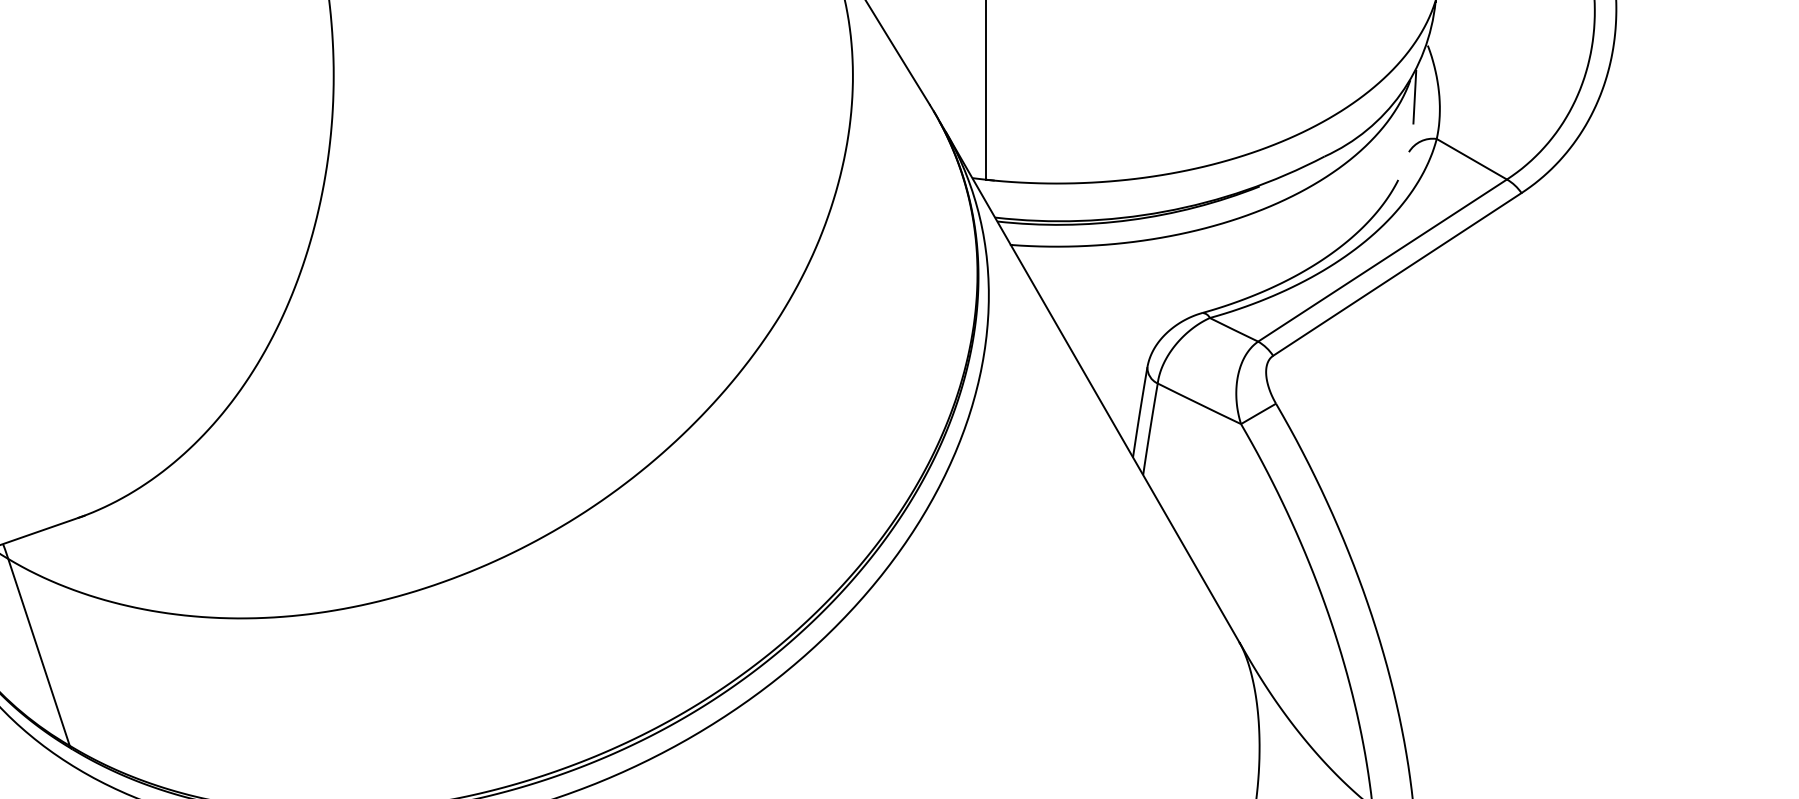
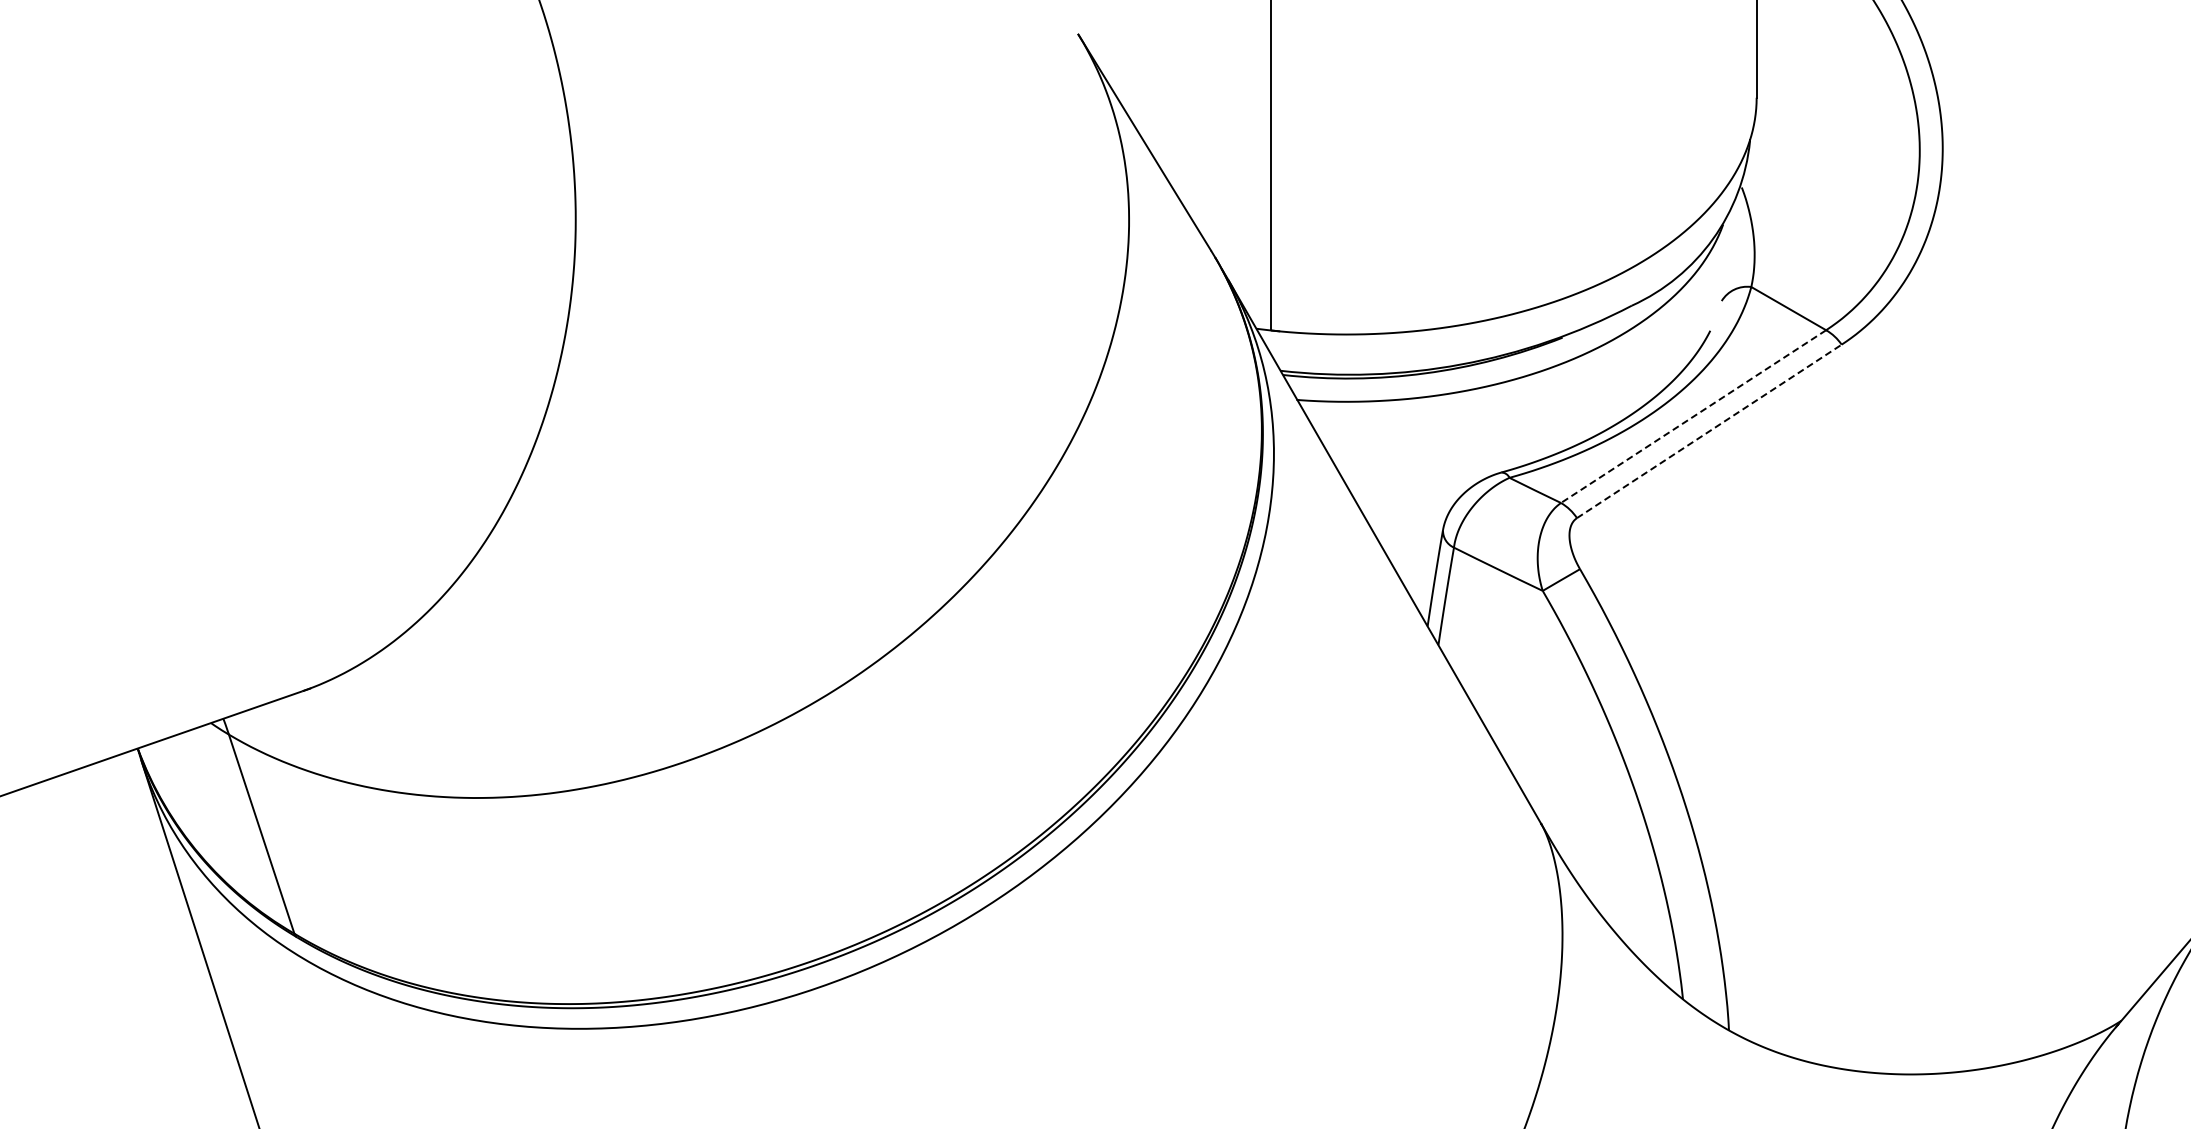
line: (1414, 97) -> (1727, 242), removed
line: (1382, 260) -> (1693, 416), solid -> dashed
line: (1397, 274) -> (1709, 431), solid -> dashed

